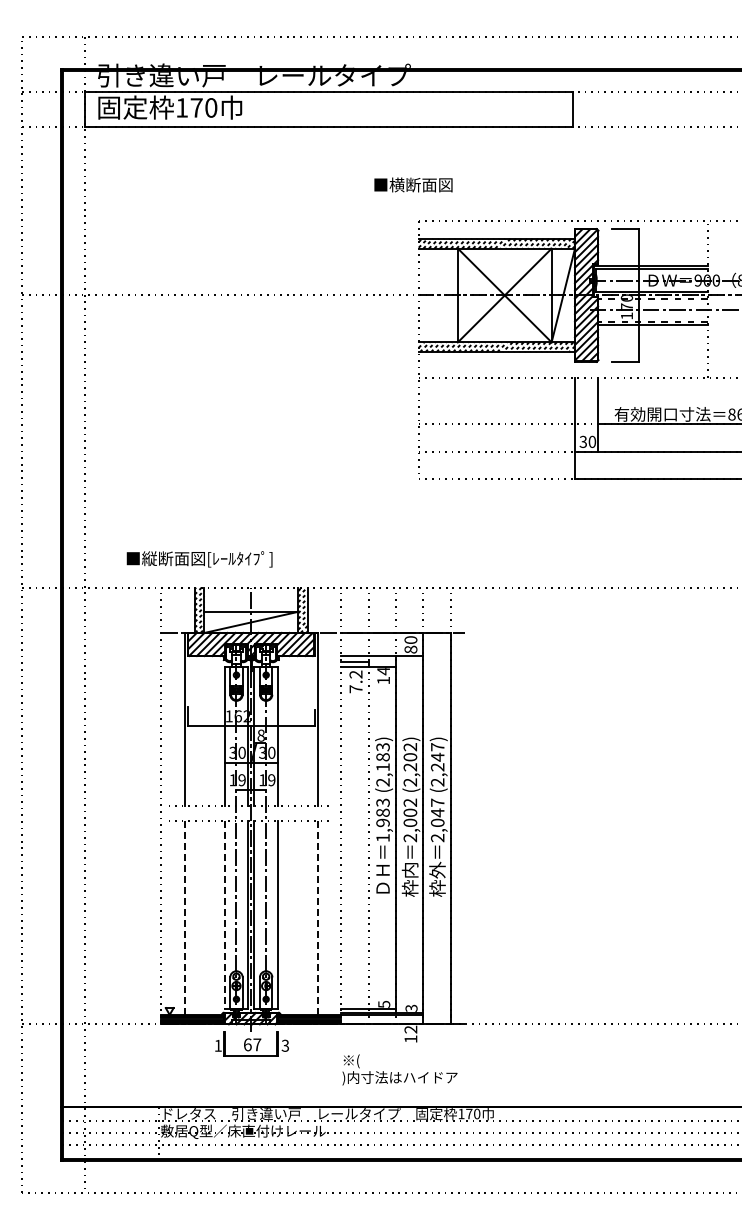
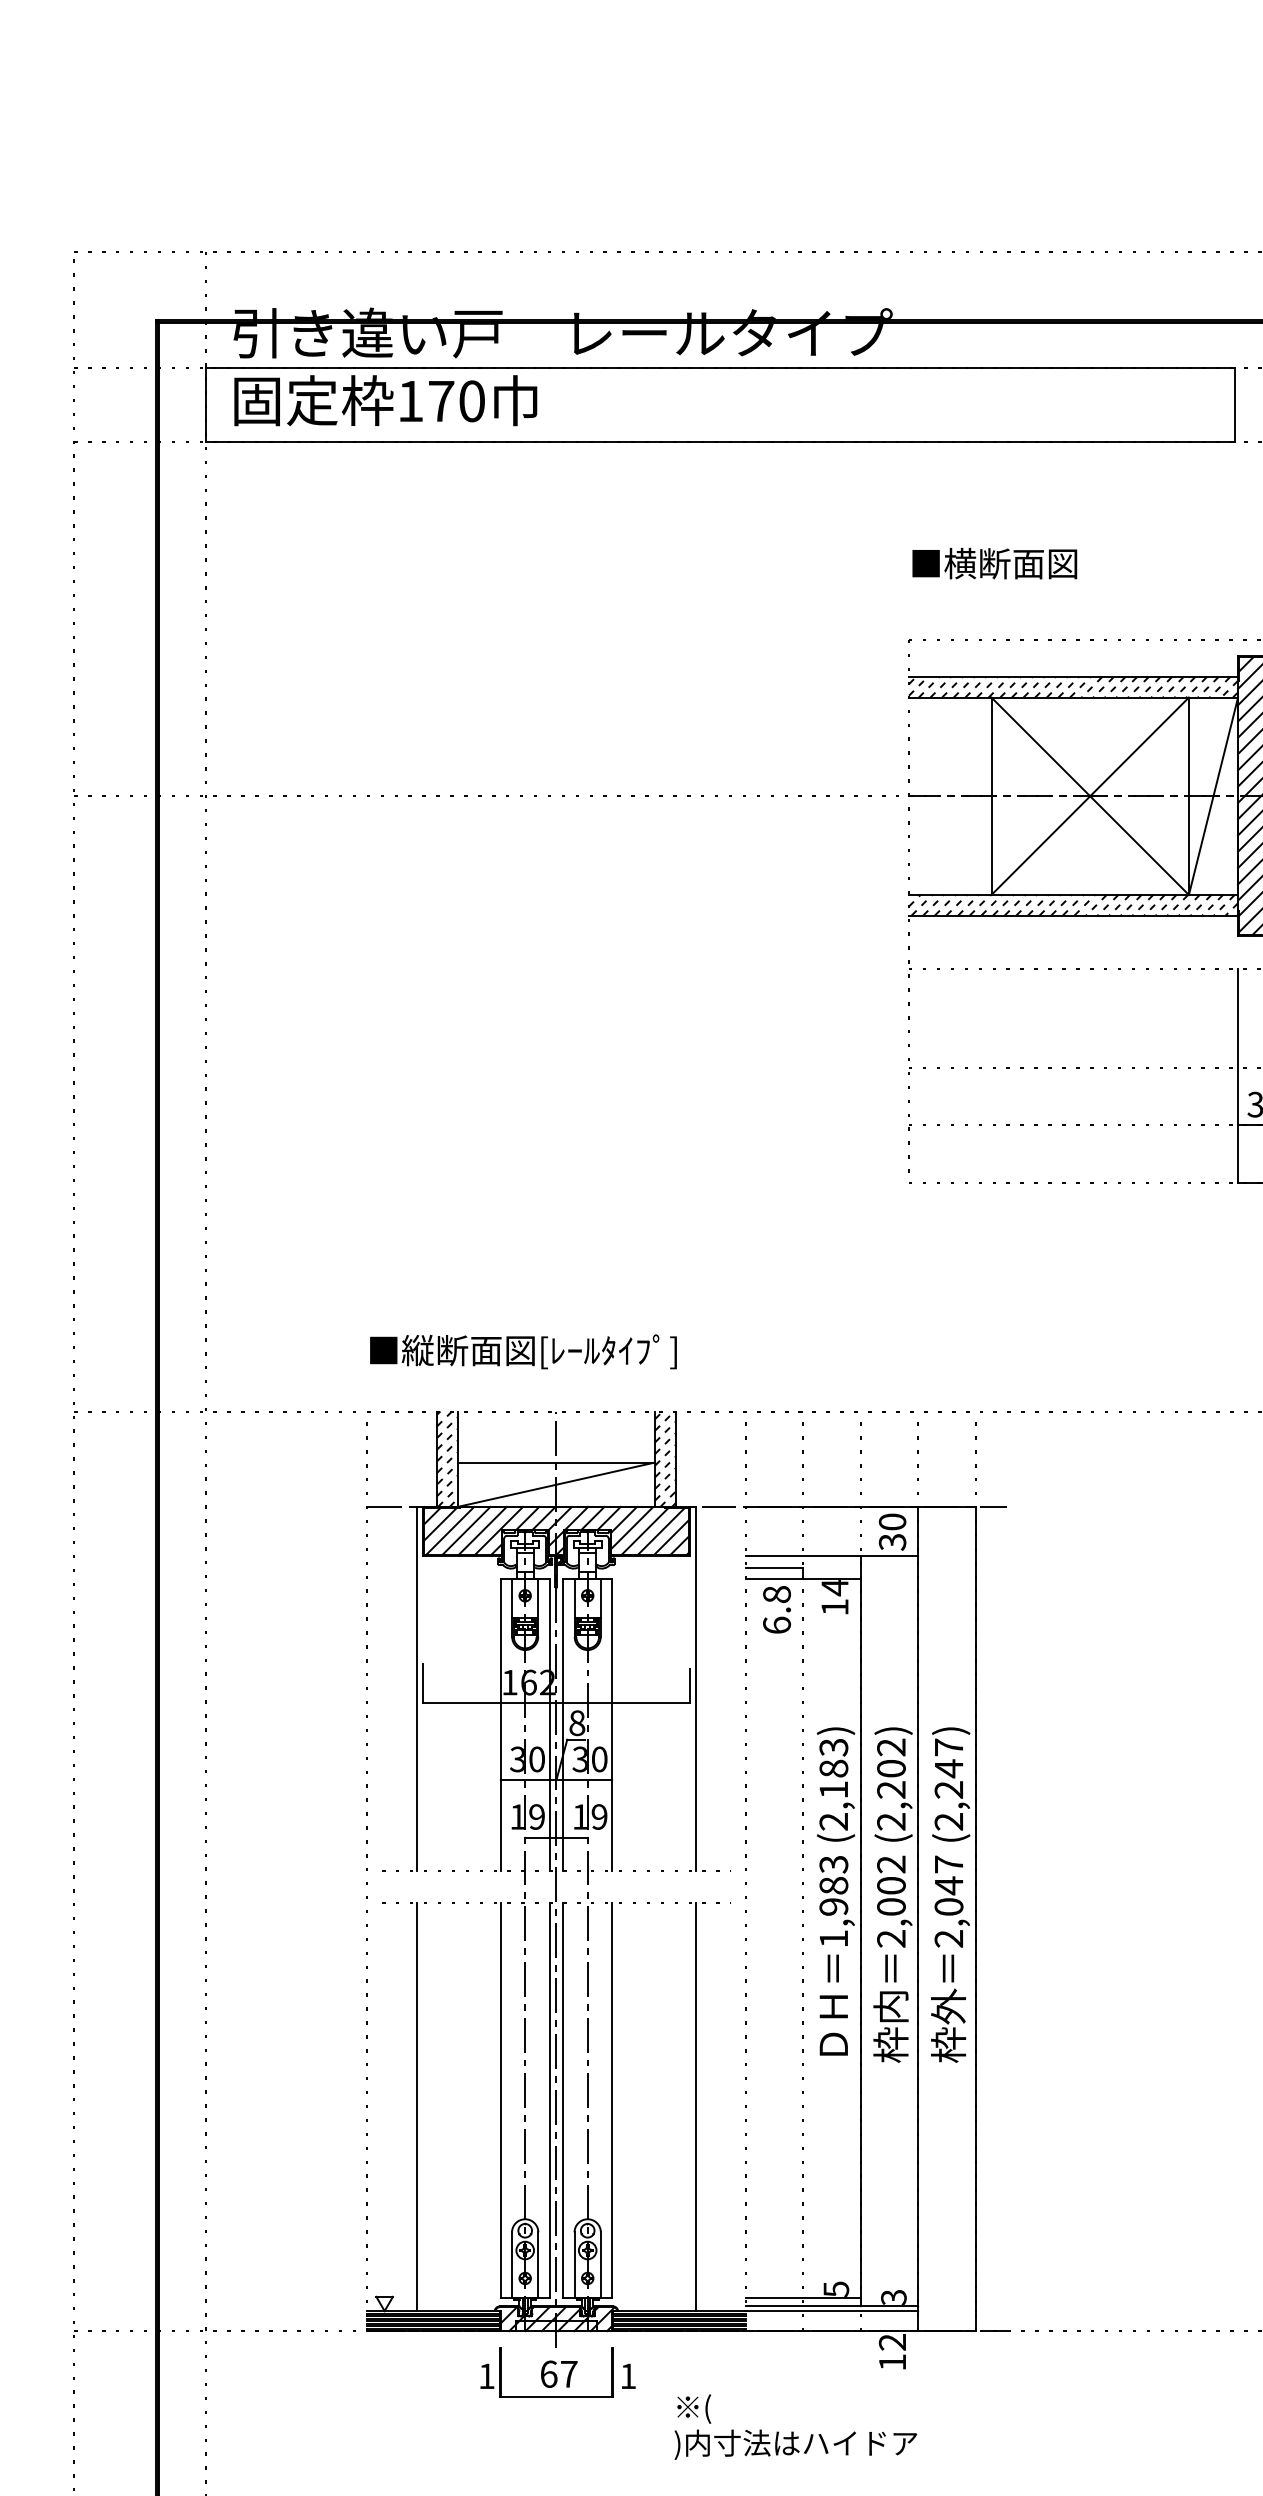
text: (413, 184) -> (994, 562), moved
text: (199, 559) -> (523, 1352), moved
text: (410, 649) -> (891, 1541), 80 -> 30
text: (355, 681) -> (775, 1609), 7.2 -> 6.8
line: (224, 914) -> (499, 2099), dashed -> solid
line: (184, 918) -> (415, 2108), dashed -> solid
line: (317, 918) -> (695, 2108), dashed -> solid
text: (285, 1045) -> (628, 2375), 3 -> 1
text: (399, 1069) -> (794, 2426), moved

